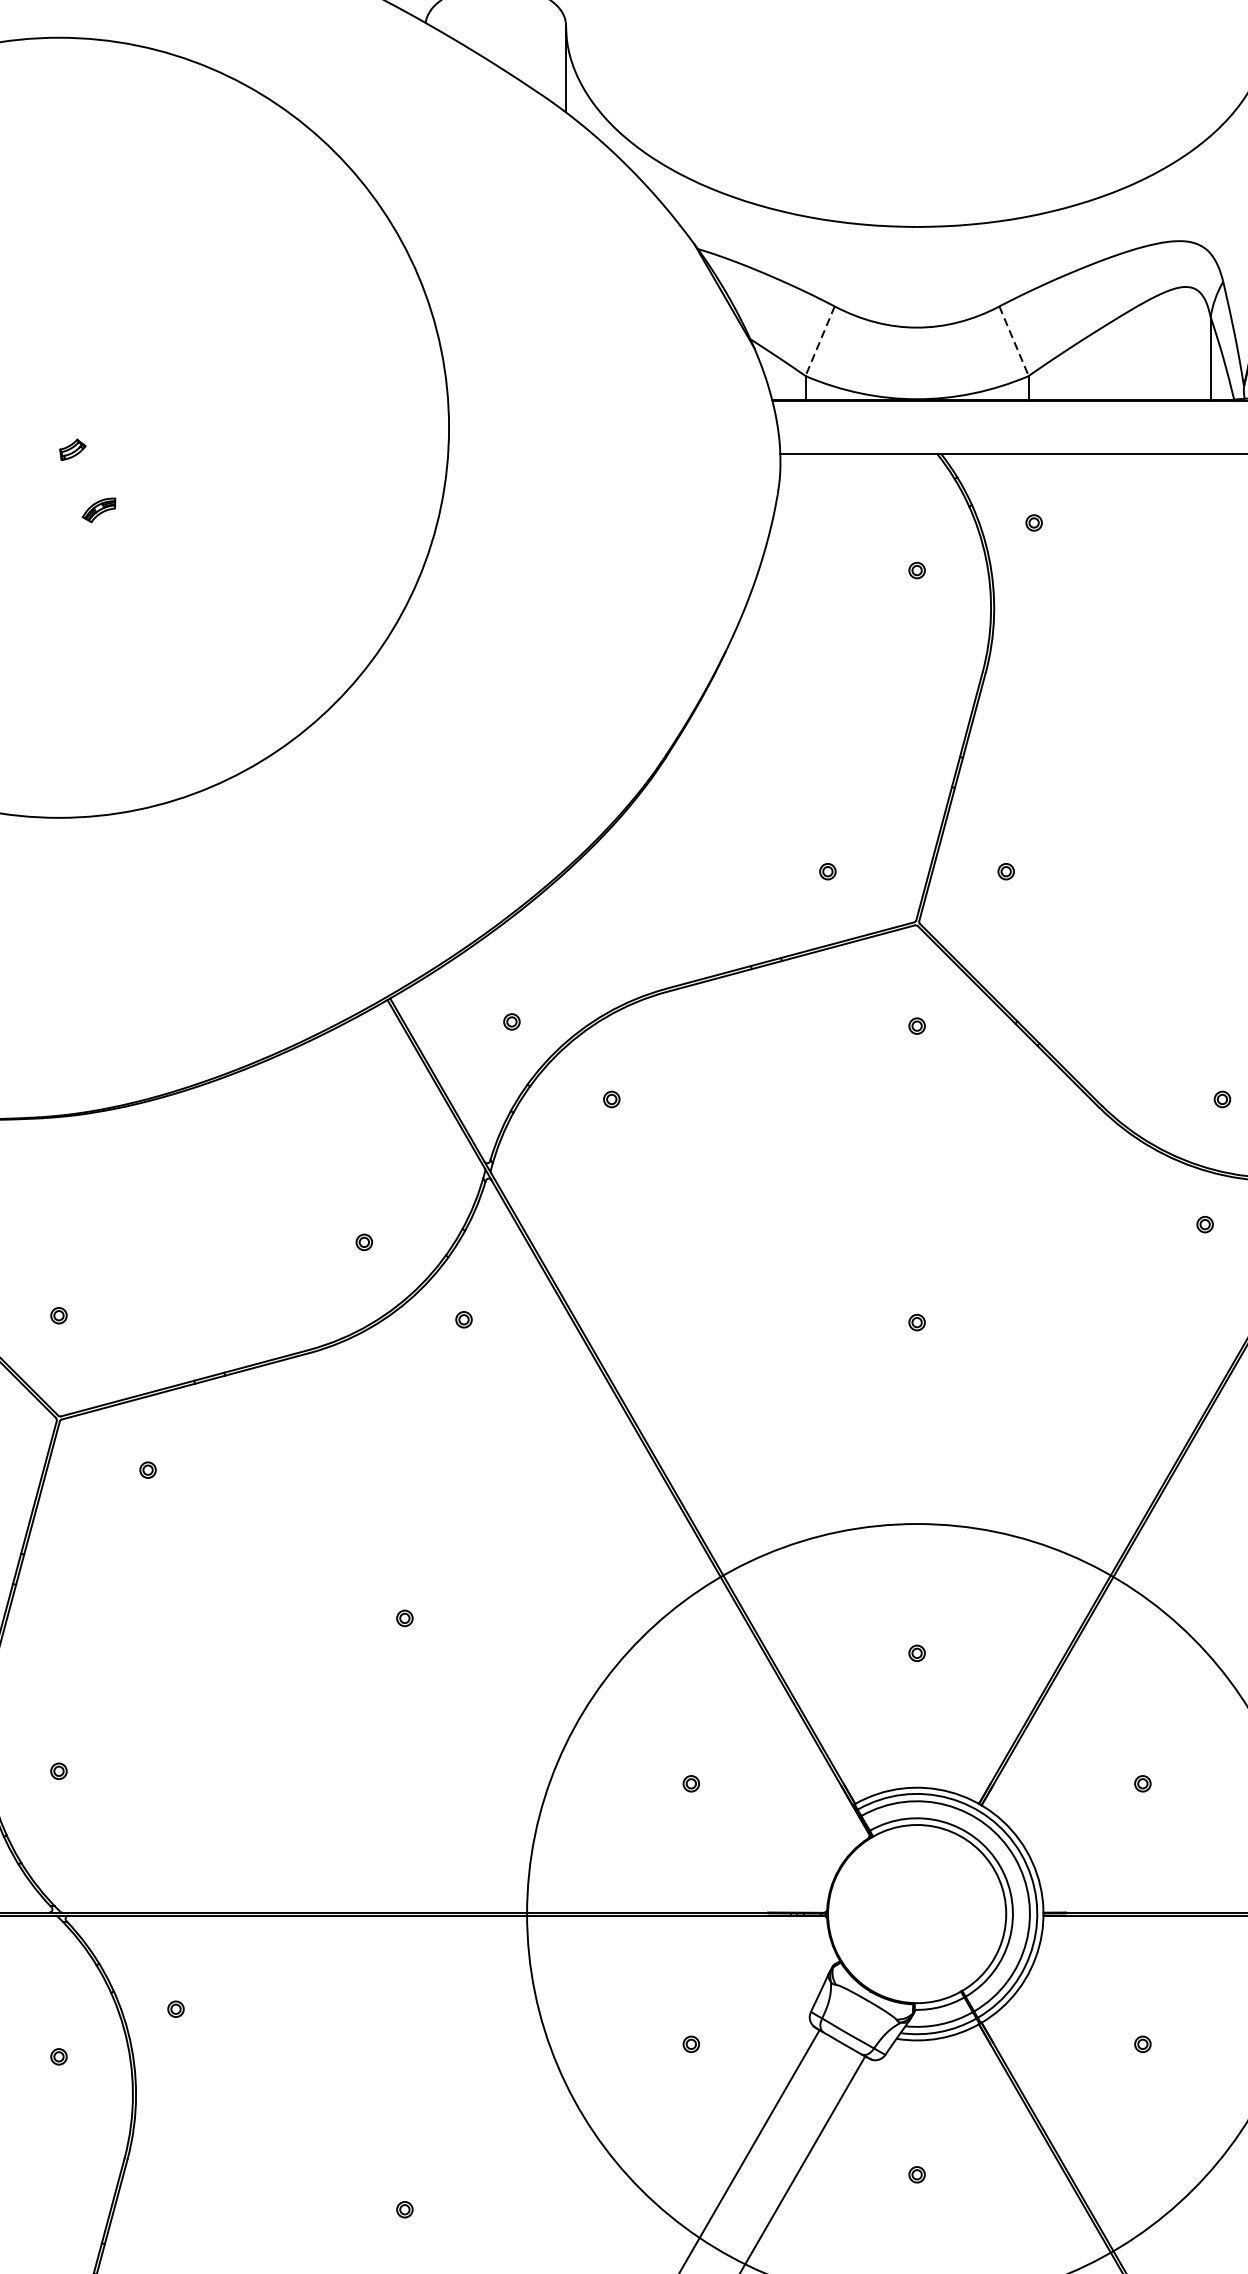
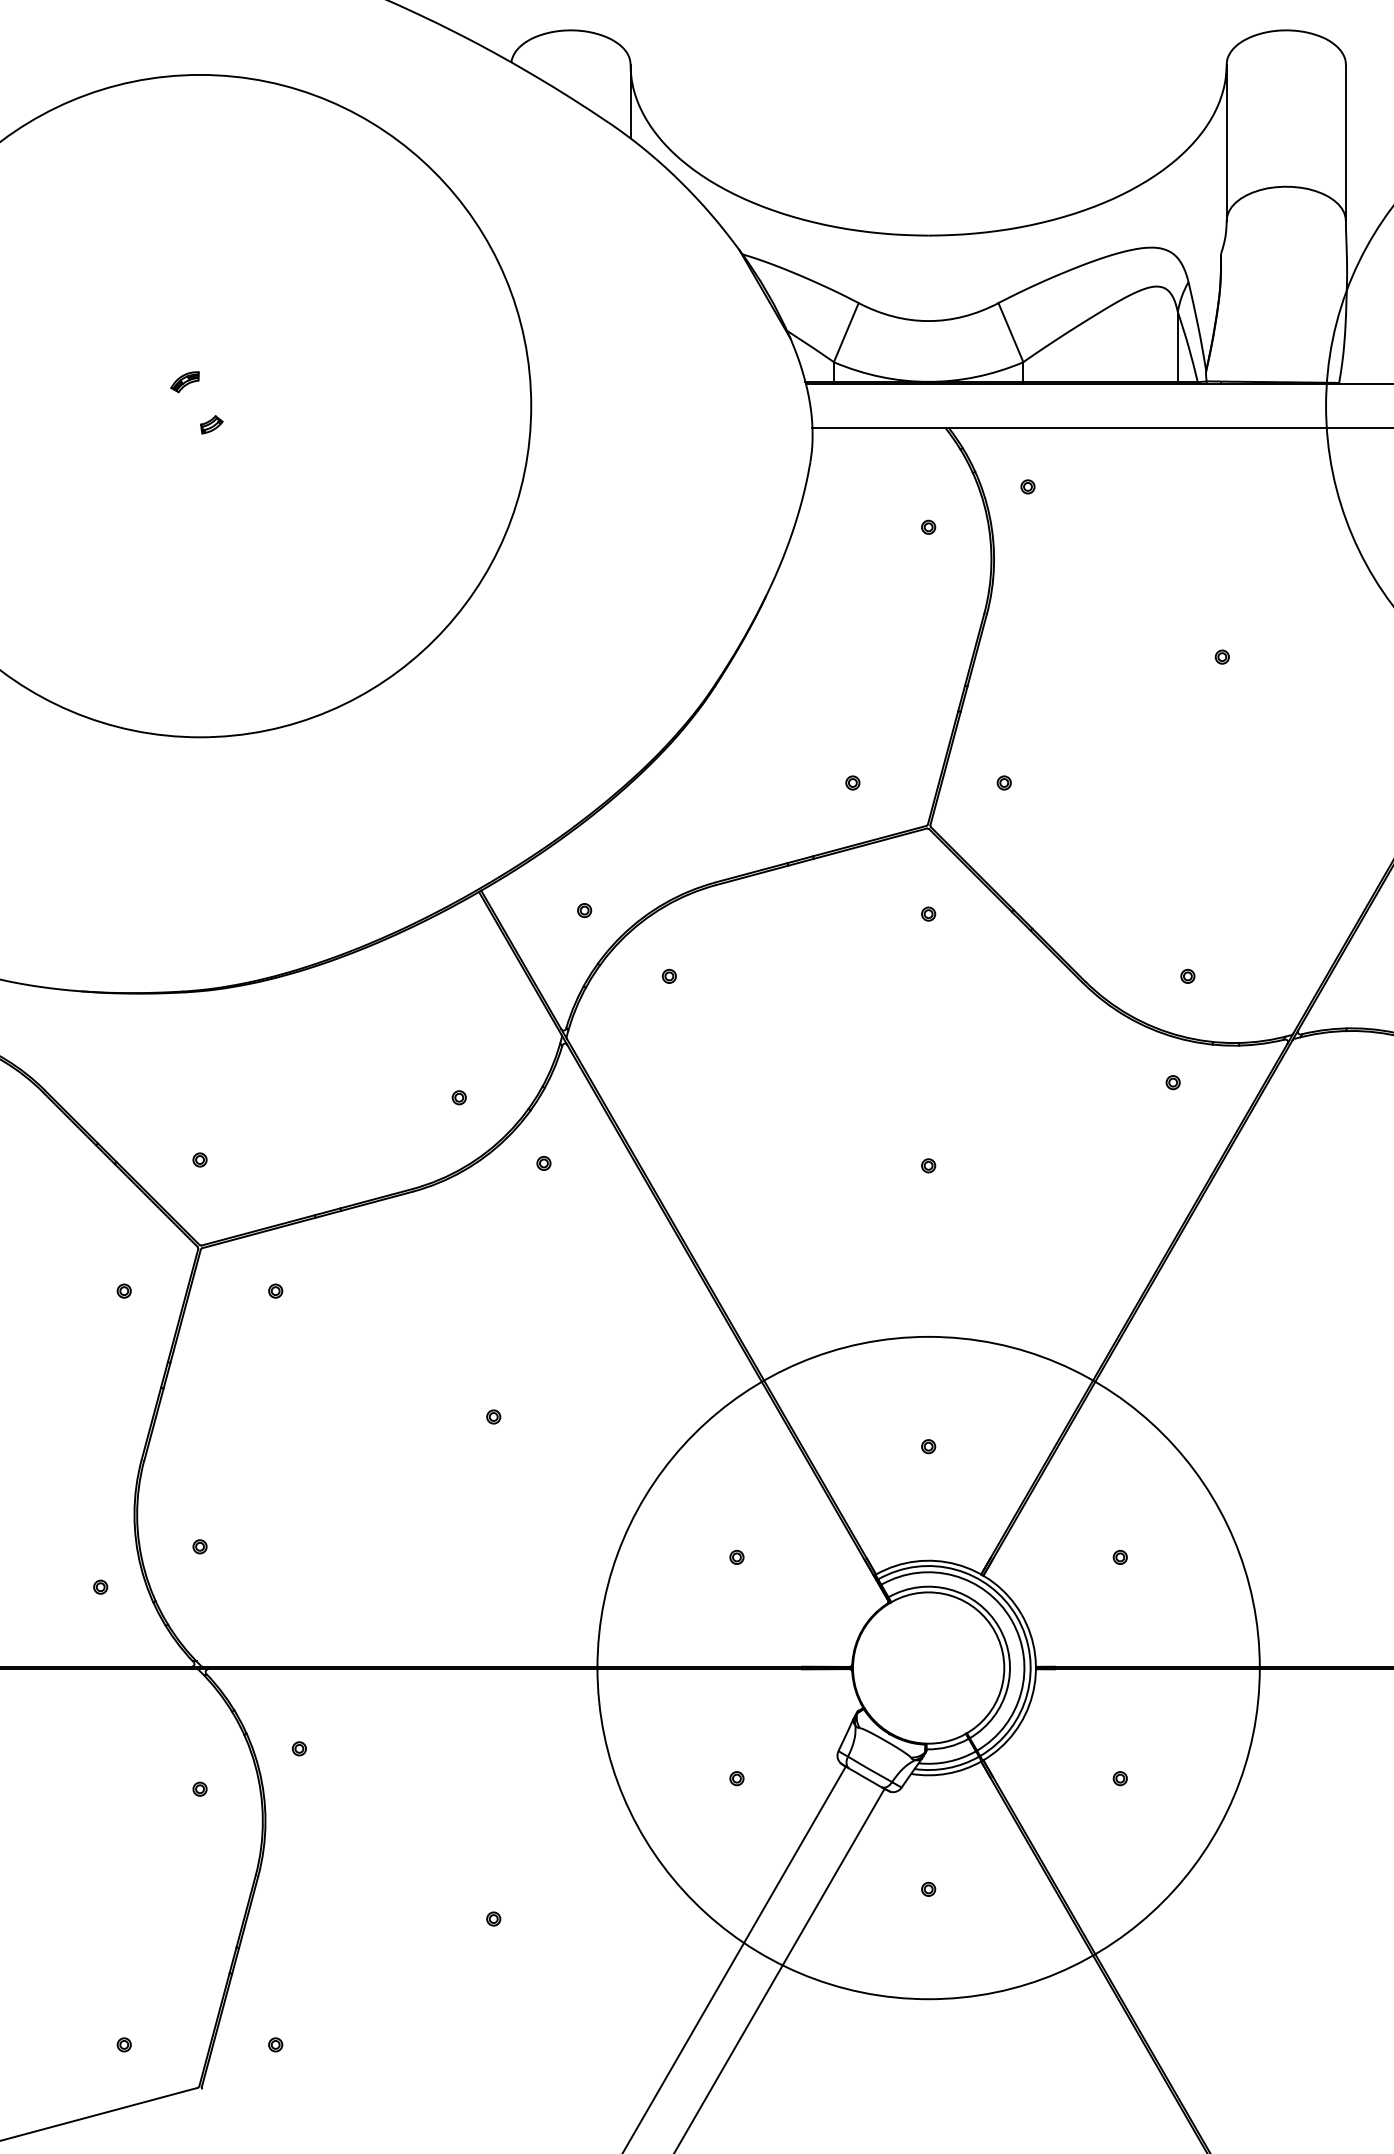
line: (820, 342) -> (846, 333), dashed -> solid
line: (1014, 342) -> (1011, 333), dashed -> solid
part: (98, 510) -> (184, 382), moved

